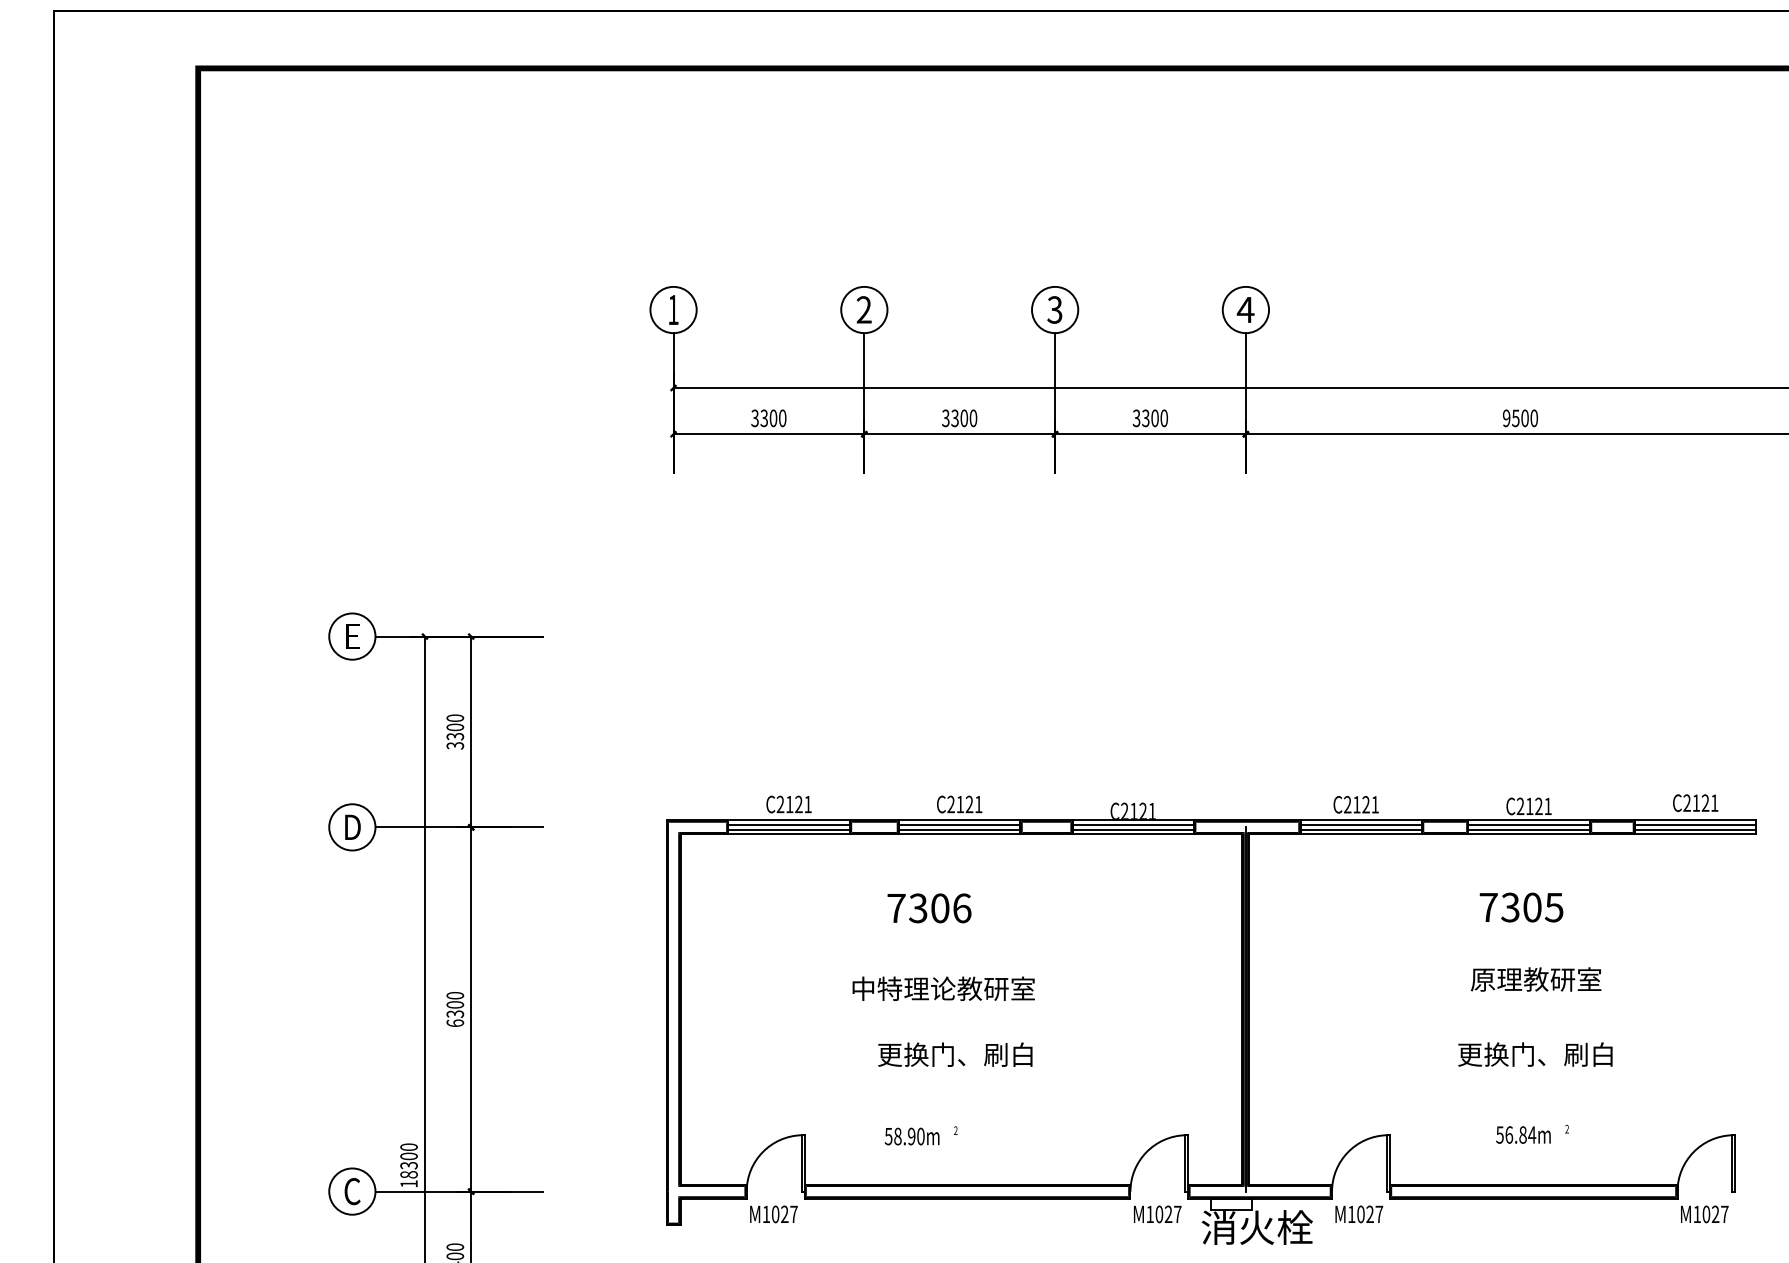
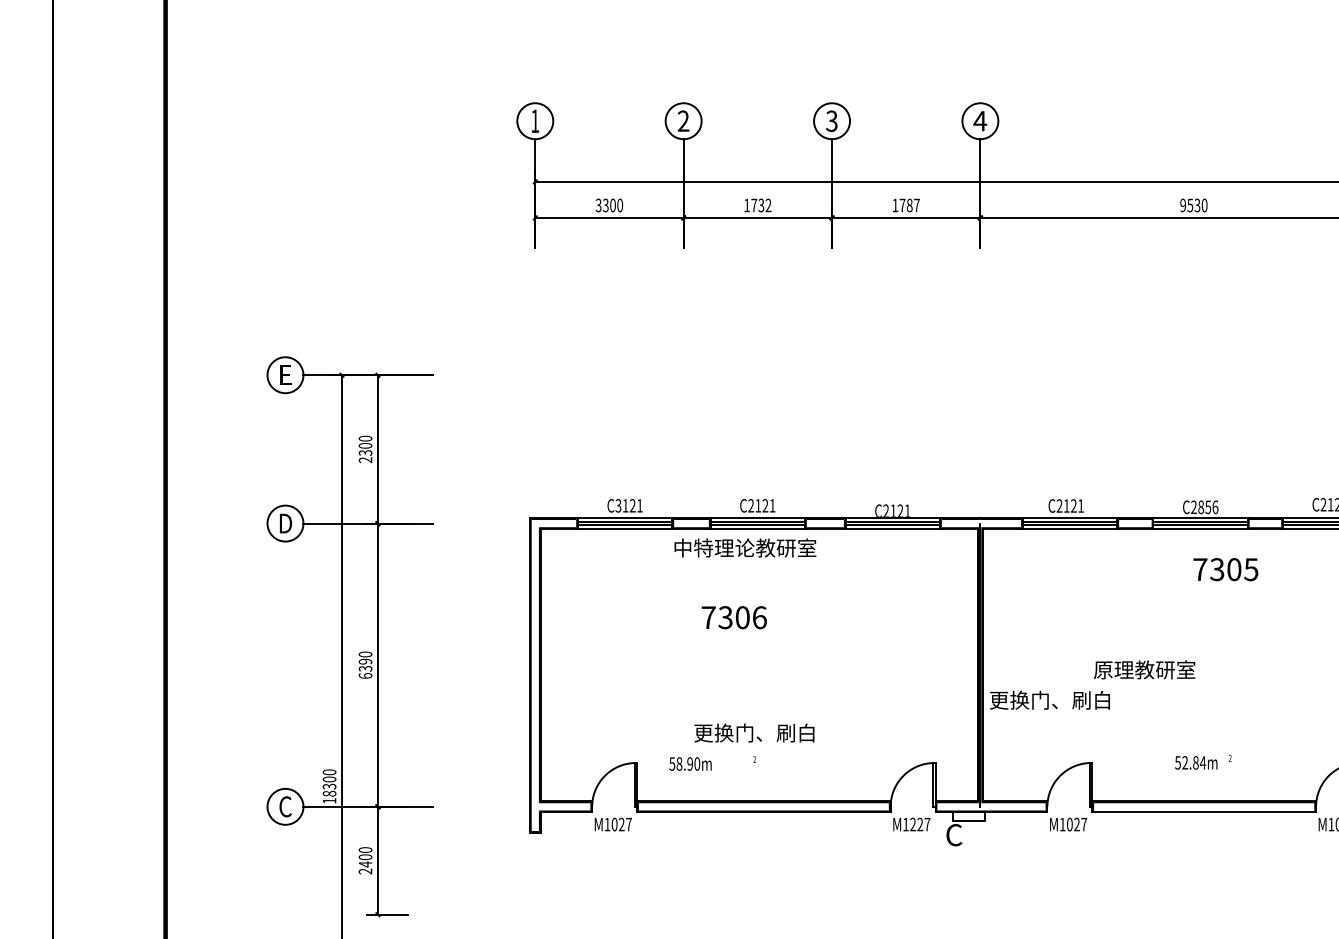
text: (1524, 417) -> (1197, 204), 9500 -> 9530
text: (959, 418) -> (757, 205), 3300 -> 1732
text: (1150, 418) -> (906, 205), 3300 -> 1787
text: (455, 745) -> (365, 459), 3300 -> 2300
text: (780, 804) -> (618, 505), C2121 -> C3121
text: (1538, 806) -> (1207, 507), C2121 -> C2856
text: (1521, 907) -> (1225, 569), moved
text: (929, 908) -> (734, 617), moved
text: (1535, 979) -> (1144, 669), moved
text: (943, 988) -> (745, 547), moved
text: (455, 1004) -> (365, 661), 6300 -> 6390
text: (955, 1054) -> (754, 732), moved
text: (1535, 1054) -> (1050, 700), moved
text: (1509, 1134) -> (1185, 762), 56.84m -> 52.84m
text: (911, 1136) -> (690, 763), moved
fill: (1533, 1197) -> (1204, 811), removed
text: (1159, 1214) -> (913, 824), M1027 -> M1227
text: (1256, 1227) -> (988, 834), 消火栓 -> C

